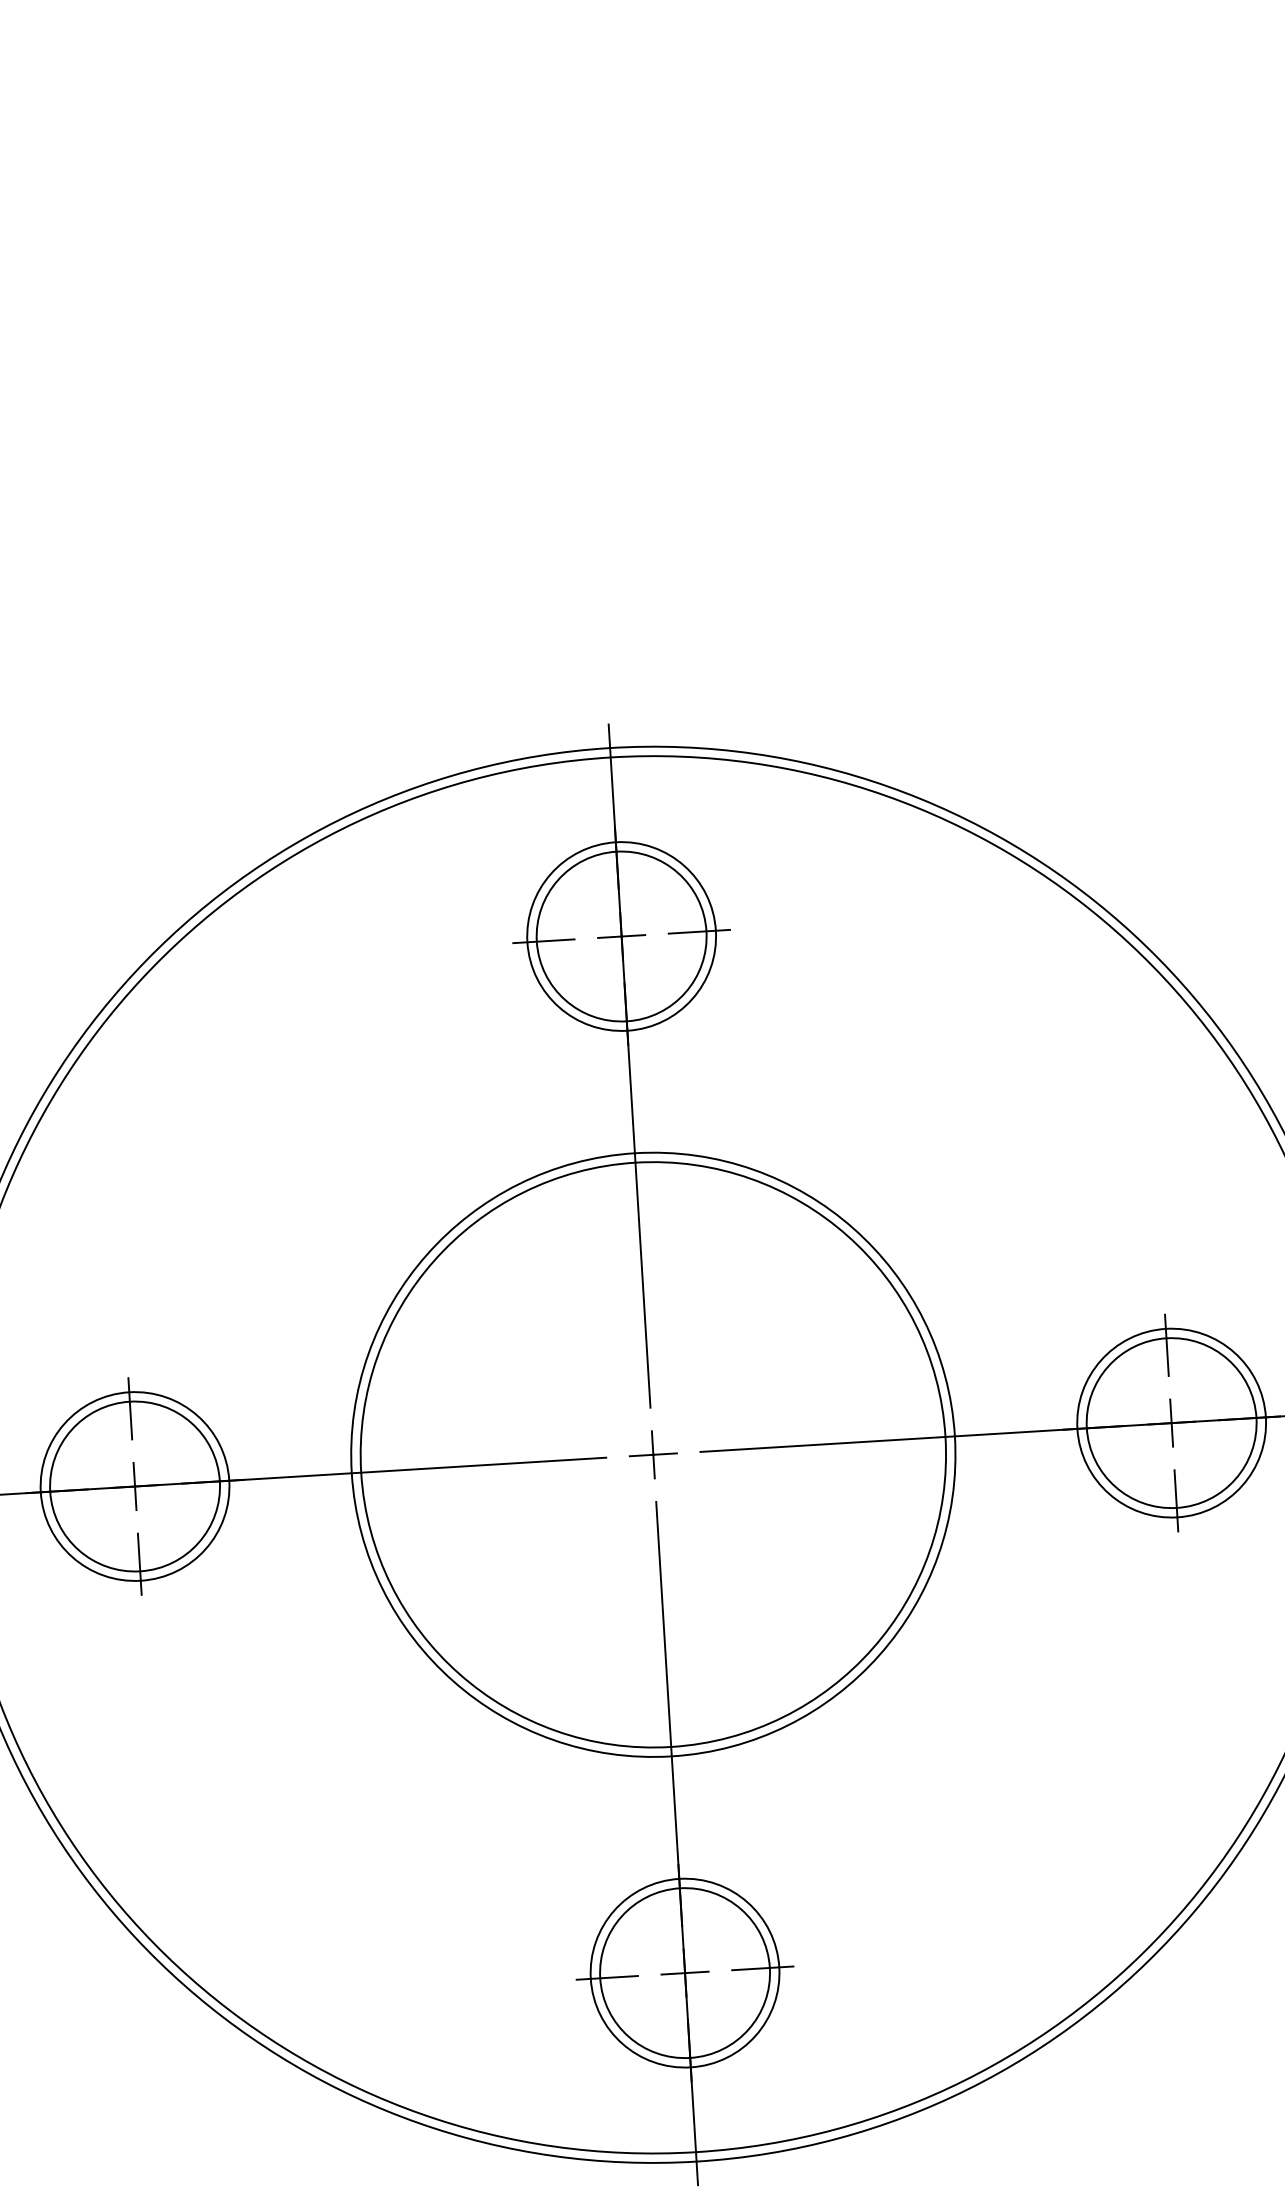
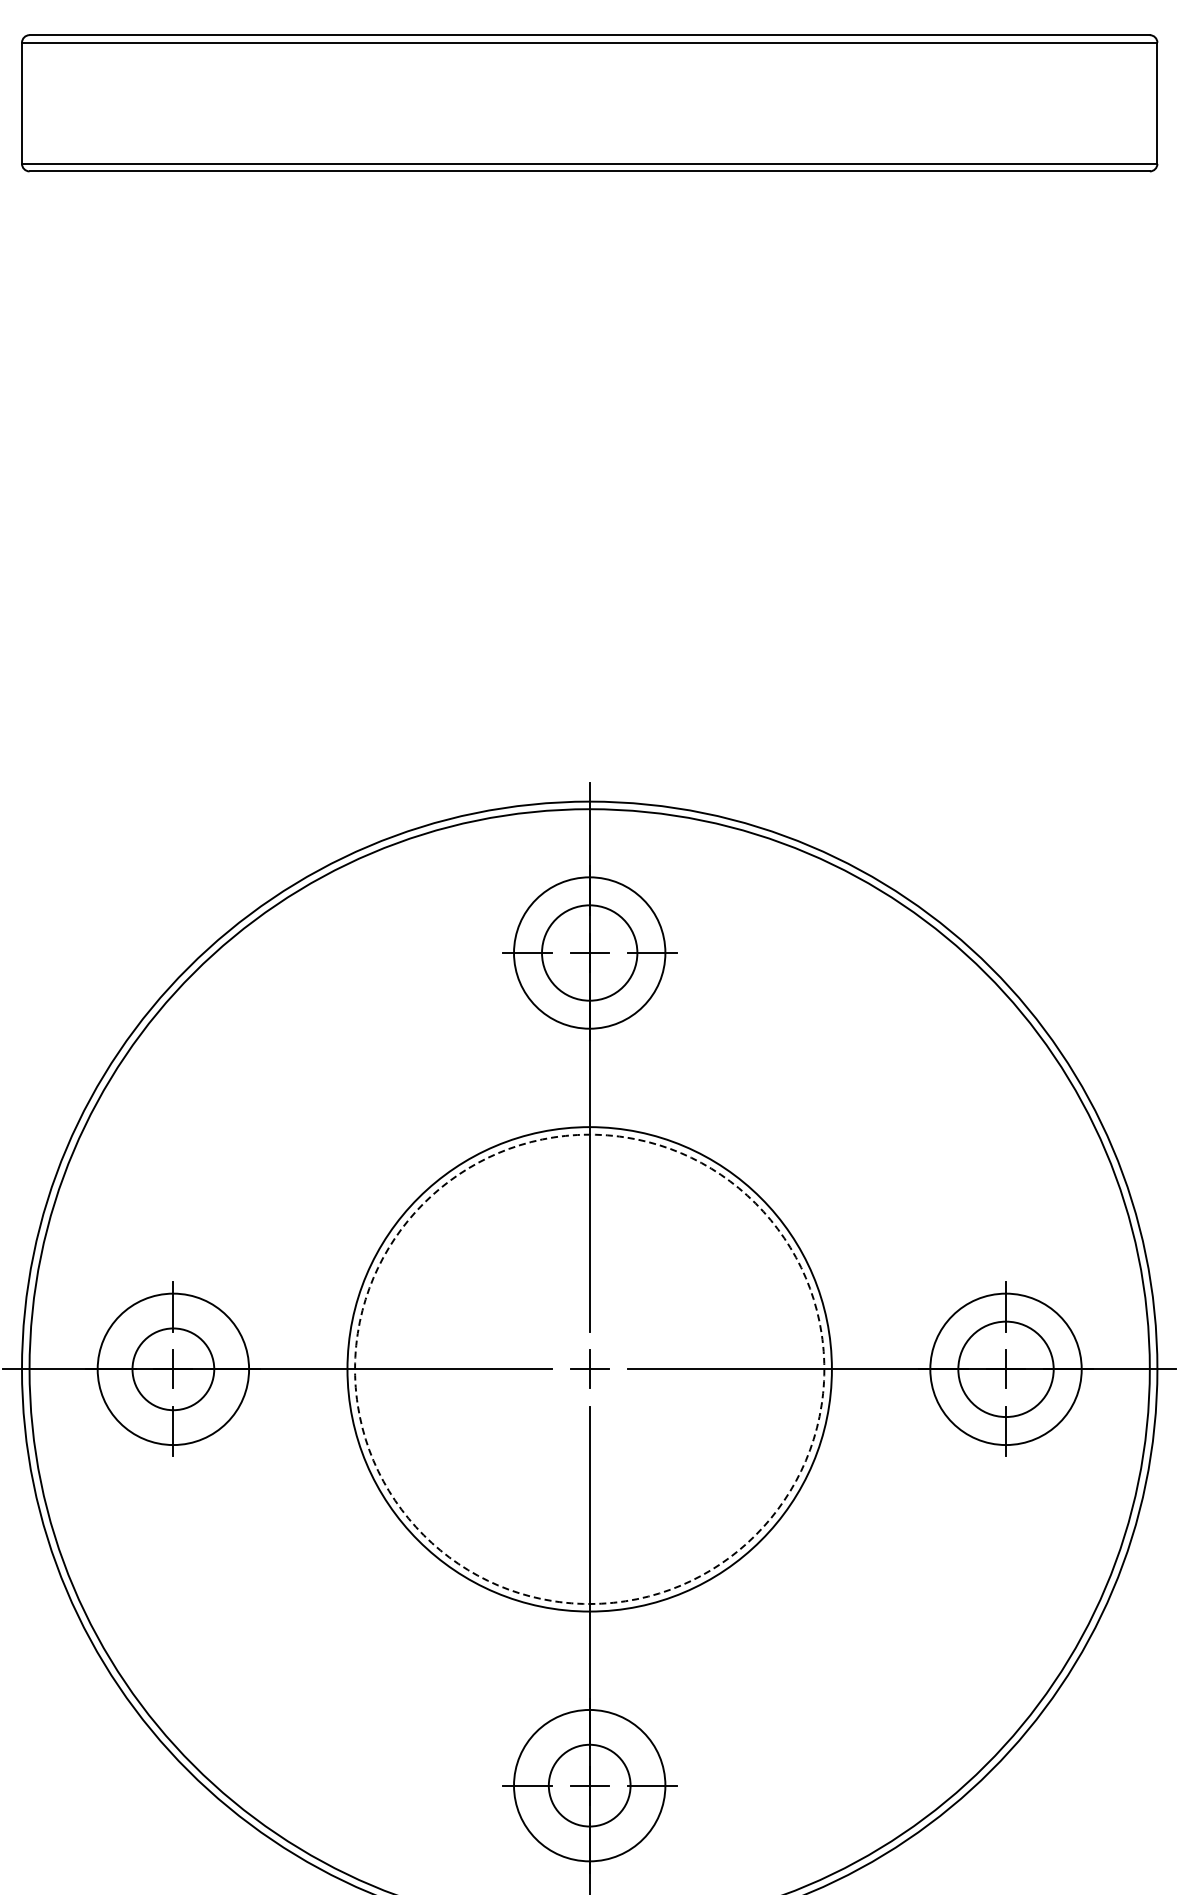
circle: (621, 935) -> (589, 952), size x0.7
circle: (1171, 1423) -> (1005, 1369), size x0.7
circle: (653, 1453) -> (589, 1368), solid -> dashed
circle: (135, 1486) -> (173, 1369), size x0.6
circle: (684, 1972) -> (589, 1785), size x0.6

